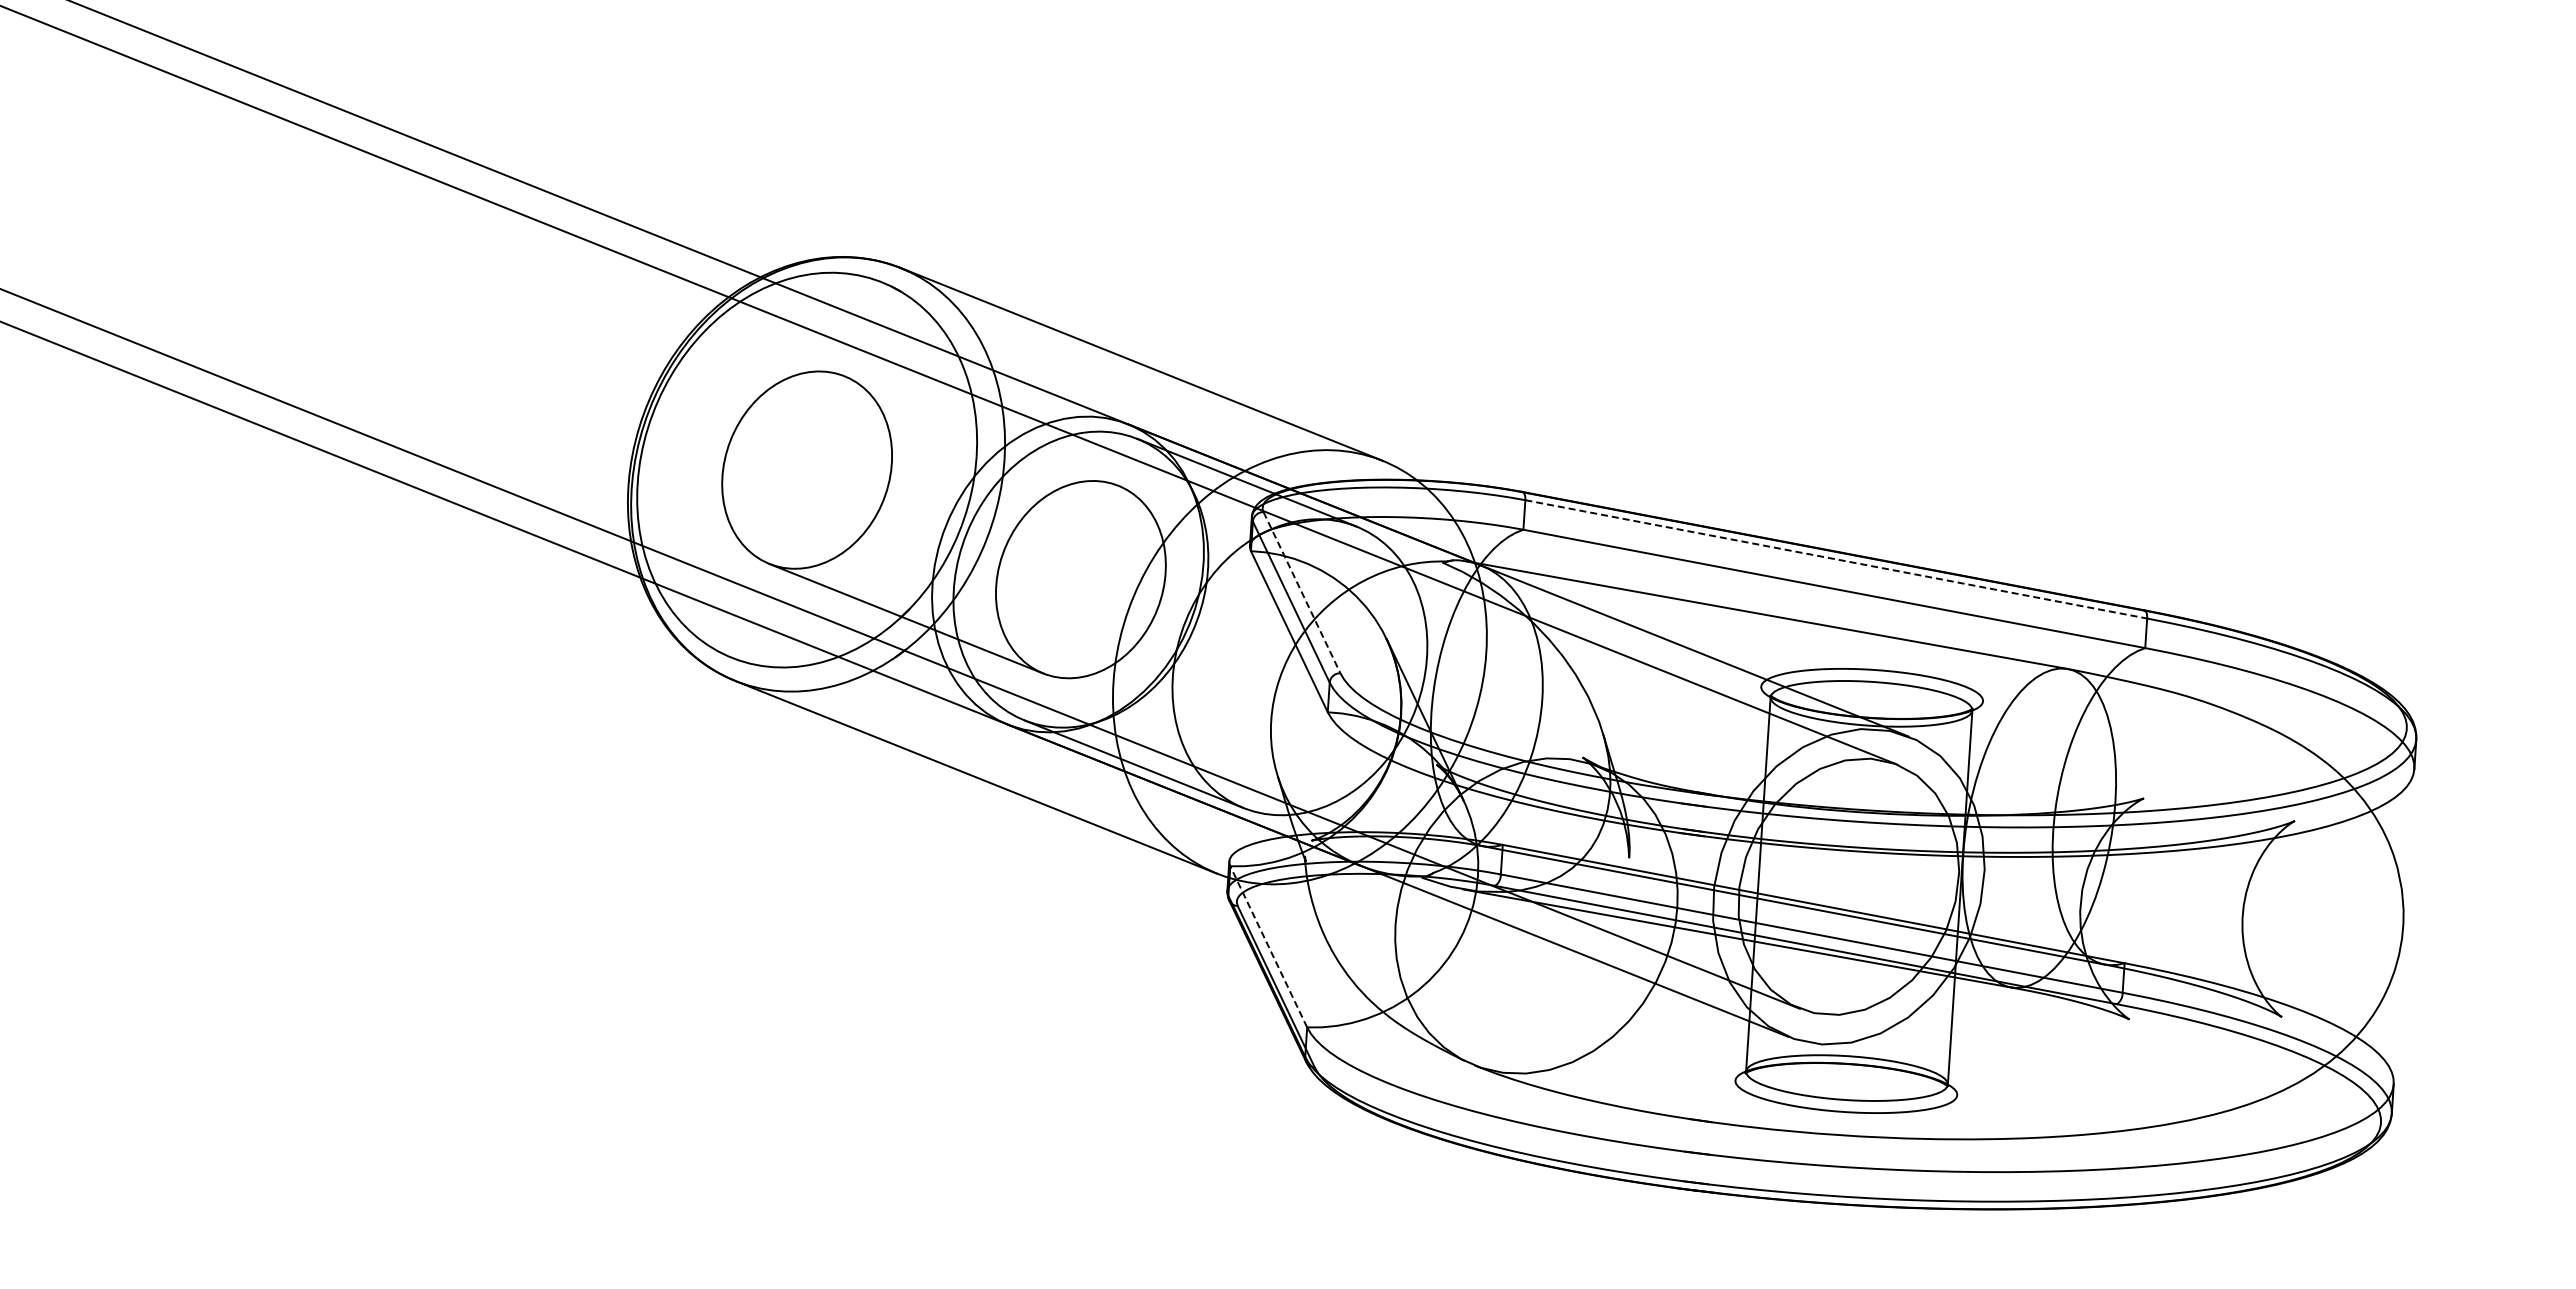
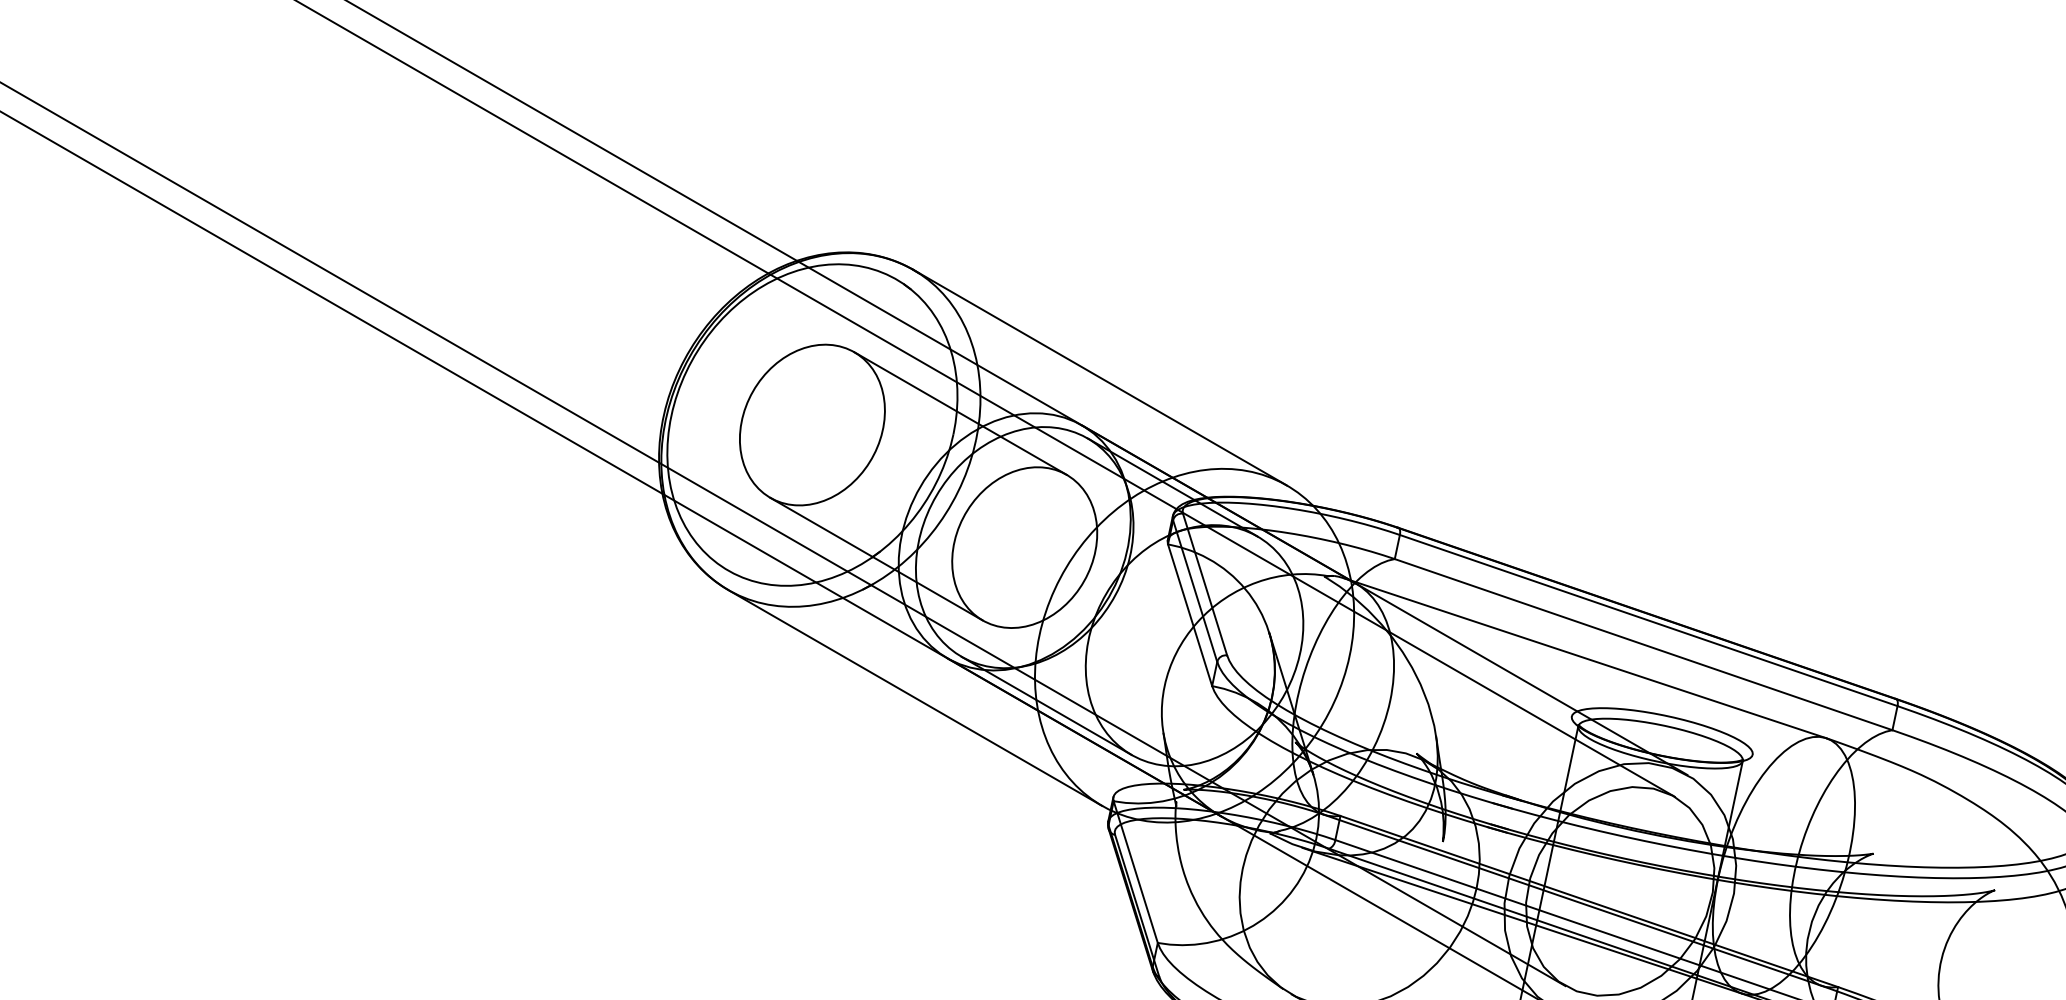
line: (981, 430) -> (960, 413), added
line: (1836, 559) -> (1648, 620), dashed -> solid
line: (1302, 593) -> (1205, 585), dashed -> solid
line: (1268, 946) -> (1135, 871), dashed -> solid

